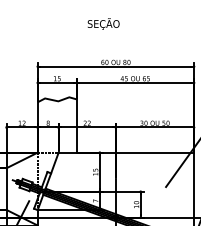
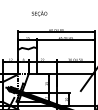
text: (103, 23) -> (39, 13), moved

